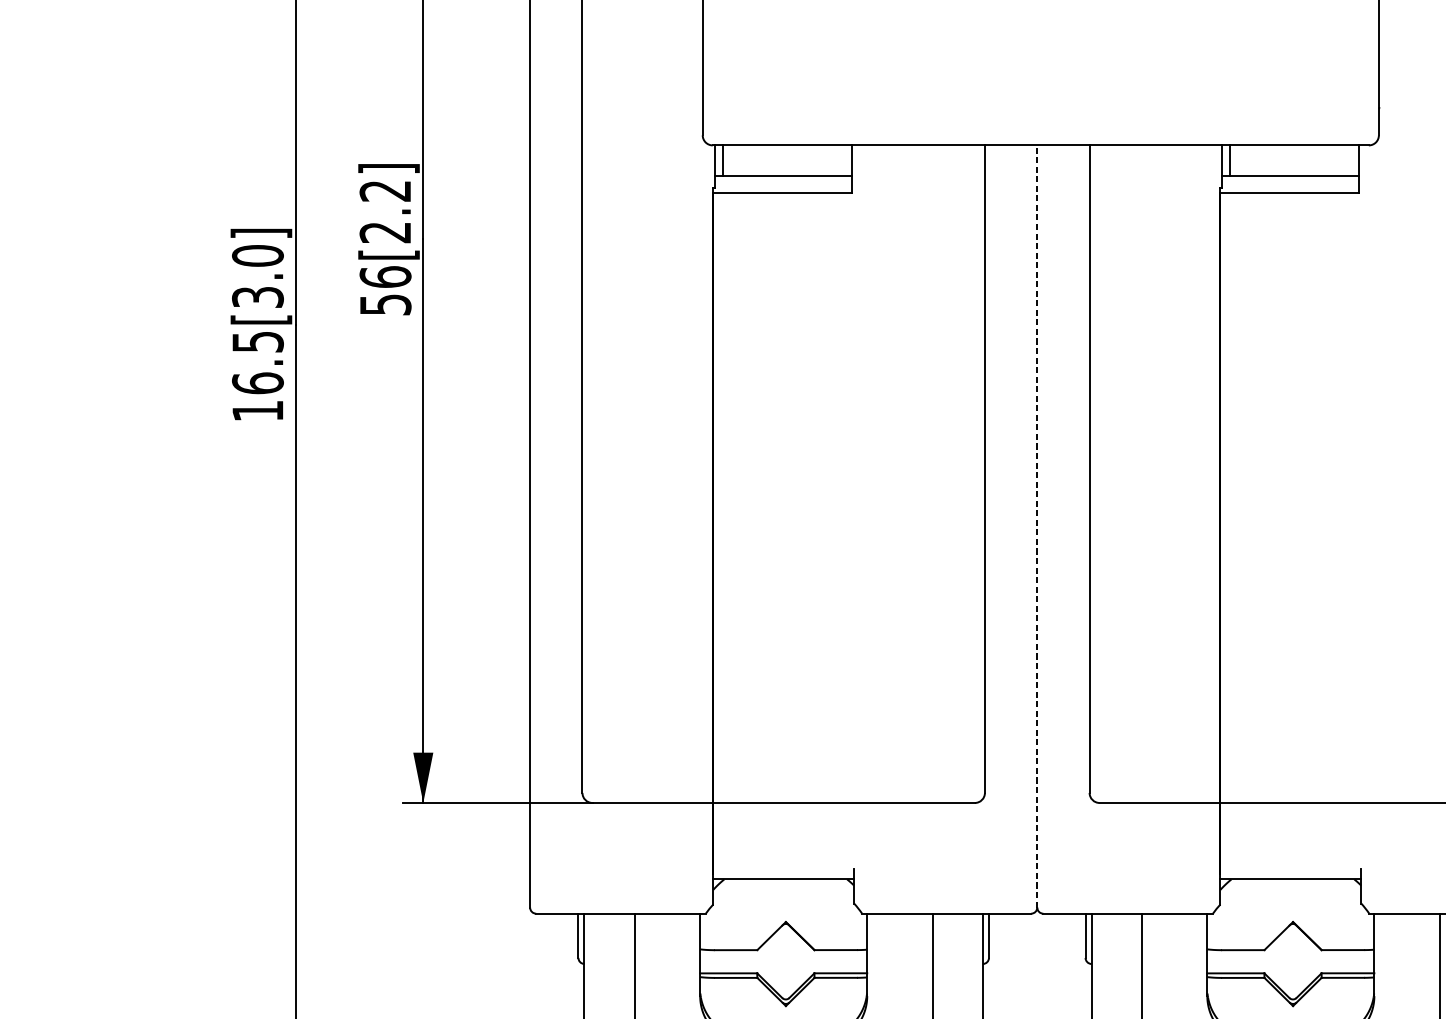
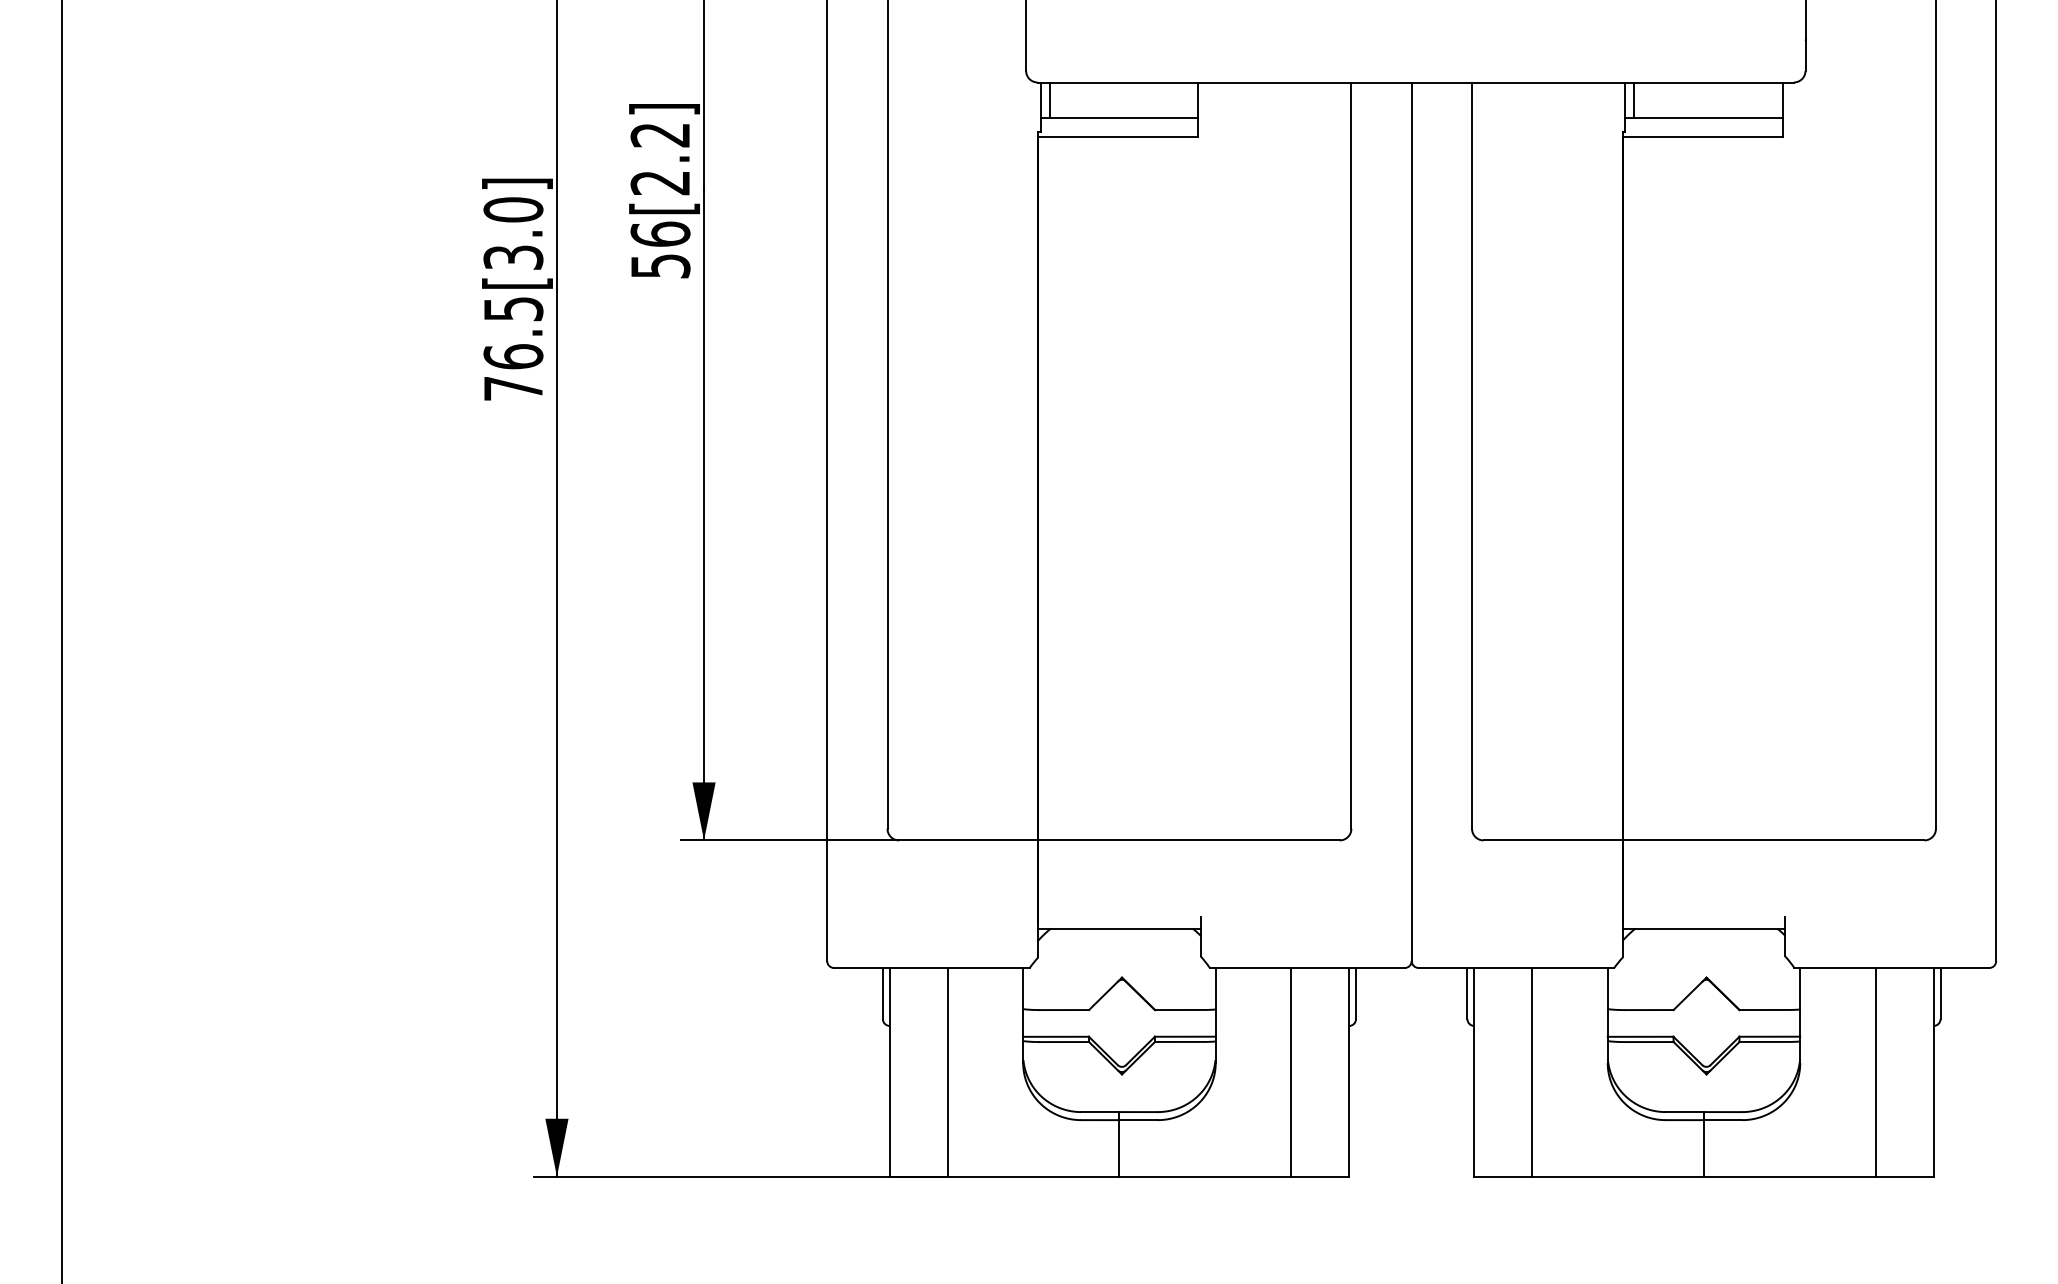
text: (257, 410) -> (513, 388), 16.5[3.0] -> 76.5[3.0]
line: (1037, 526) -> (1411, 521), dashed -> solid

